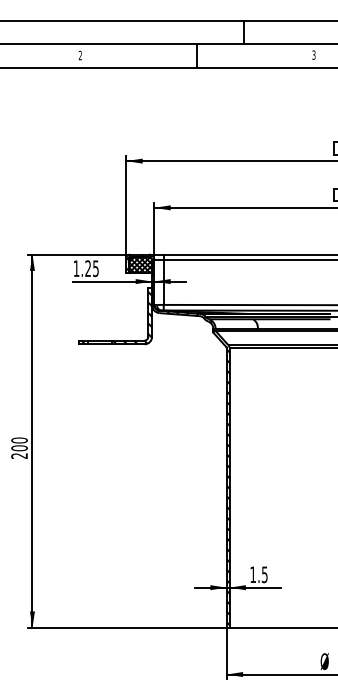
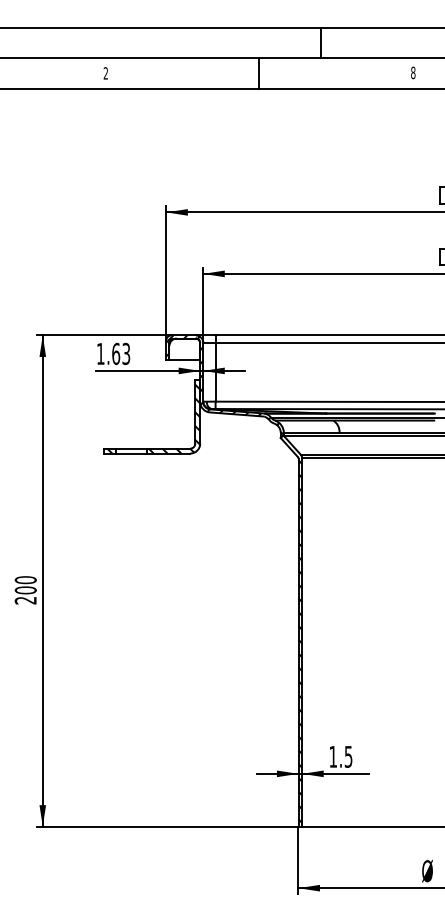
text: (314, 54) -> (413, 72), 3 -> 8
hatch: (140, 265) -> (184, 349), removed
text: (92, 268) -> (121, 353), 1.25 -> 1.63

